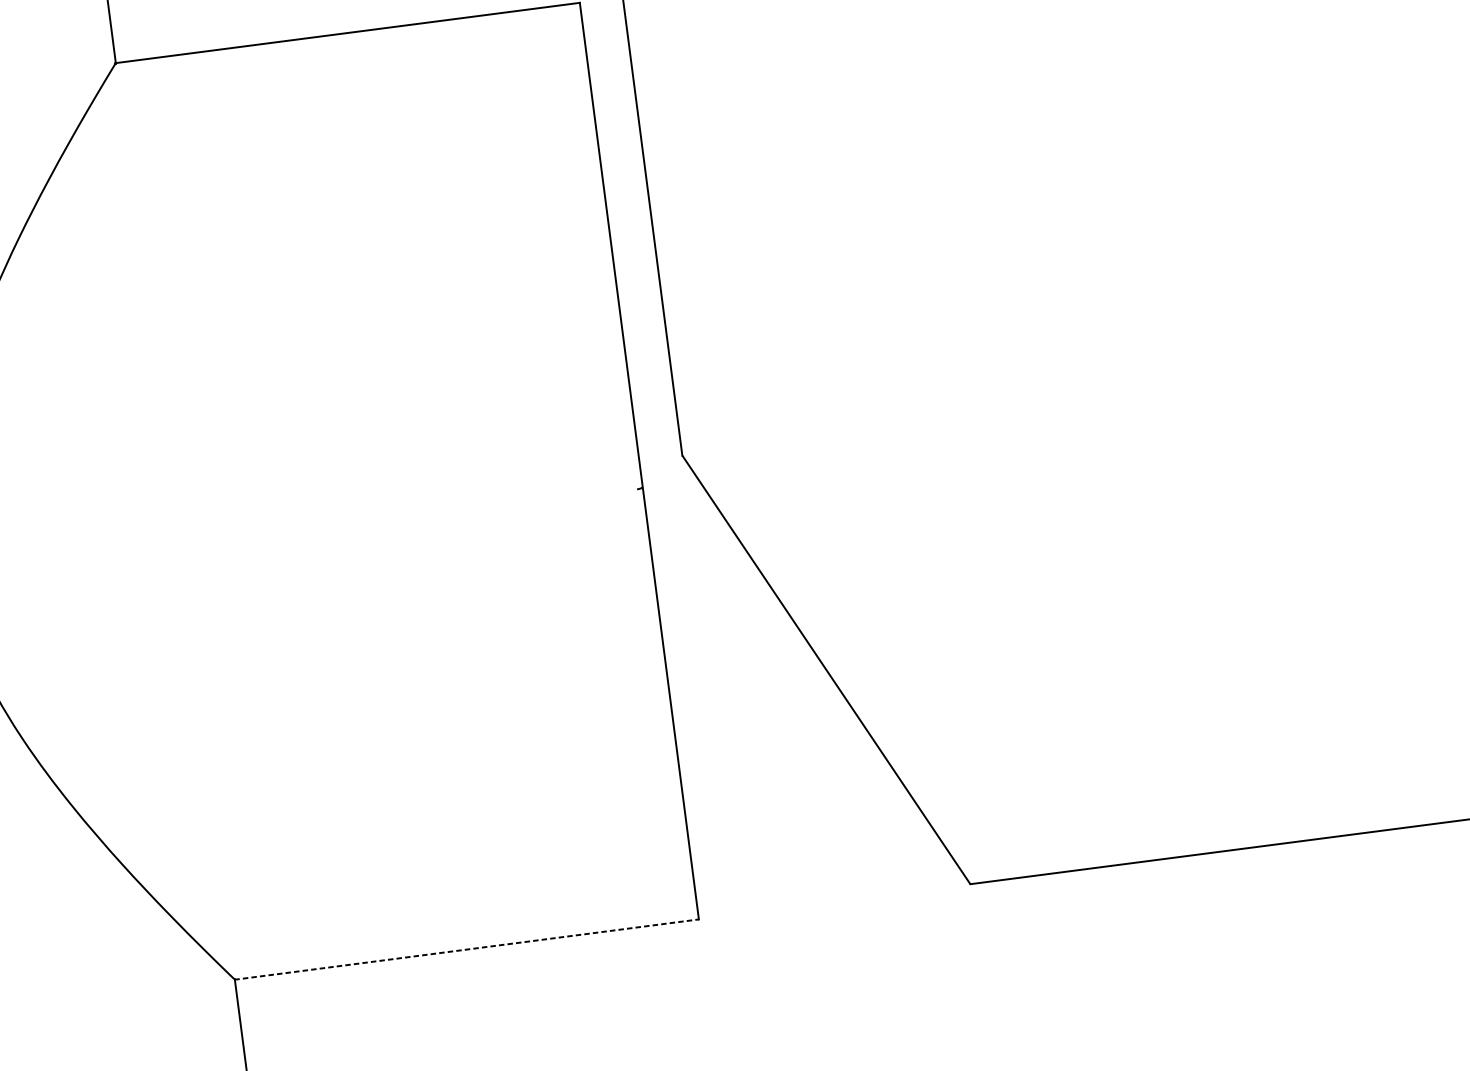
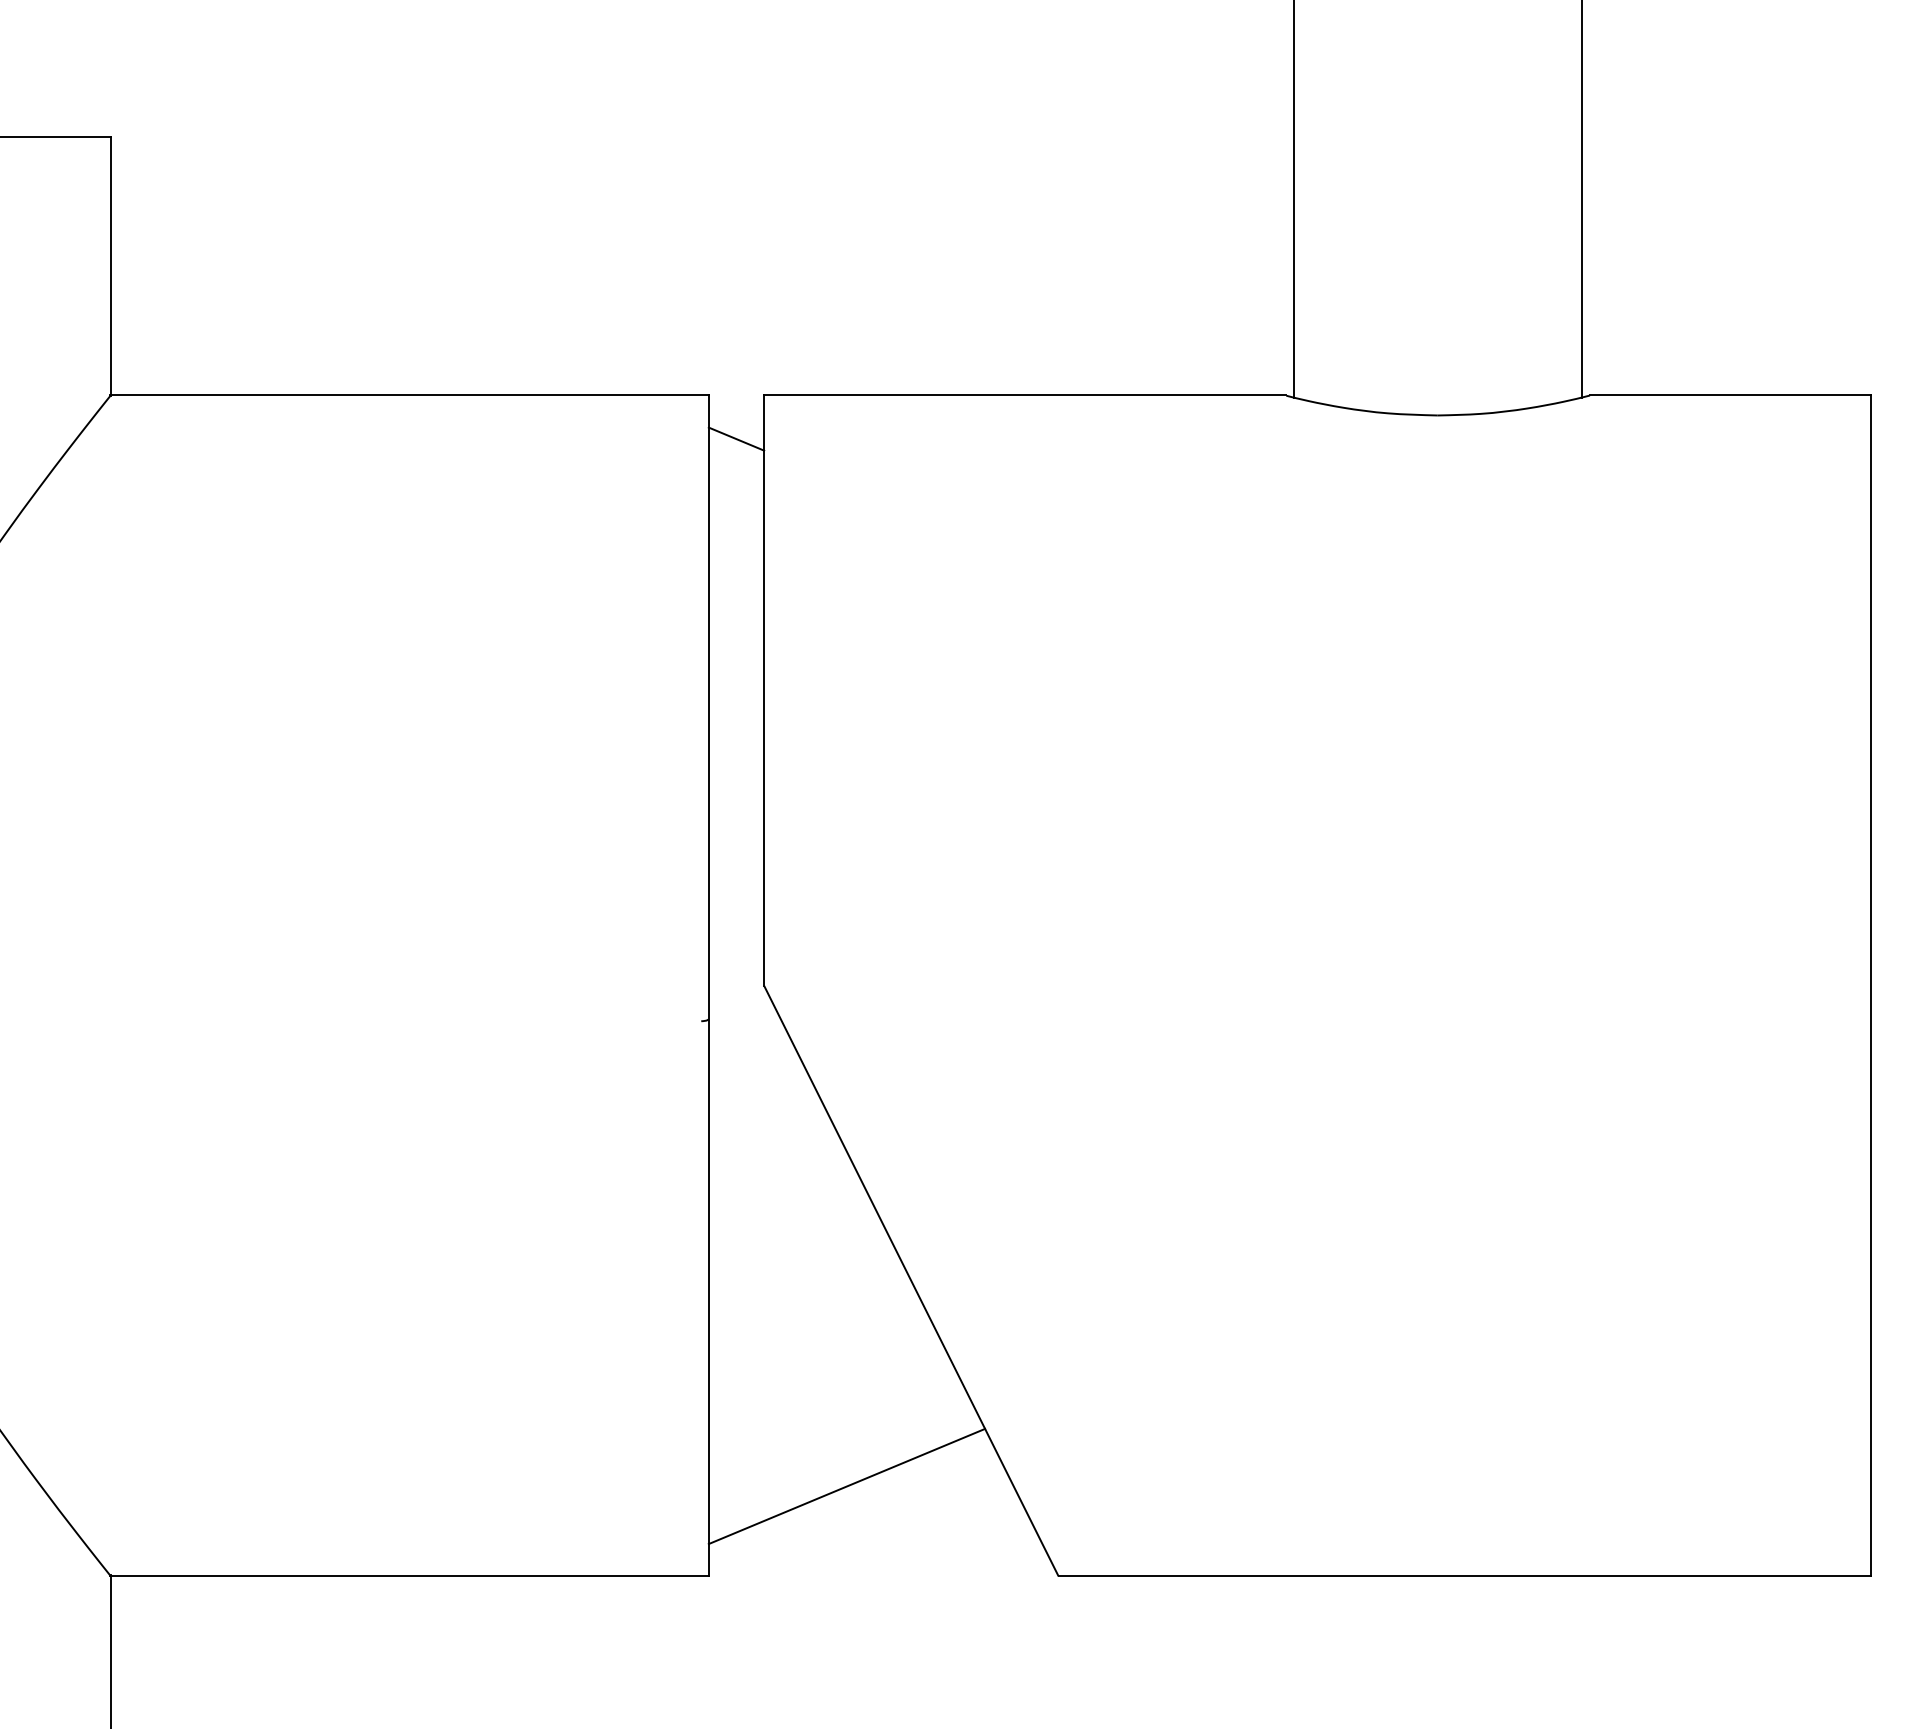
line: (605, 33) -> (736, 438), added
line: (796, 835) -> (846, 1486), added
line: (466, 949) -> (409, 1576), dashed -> solid

